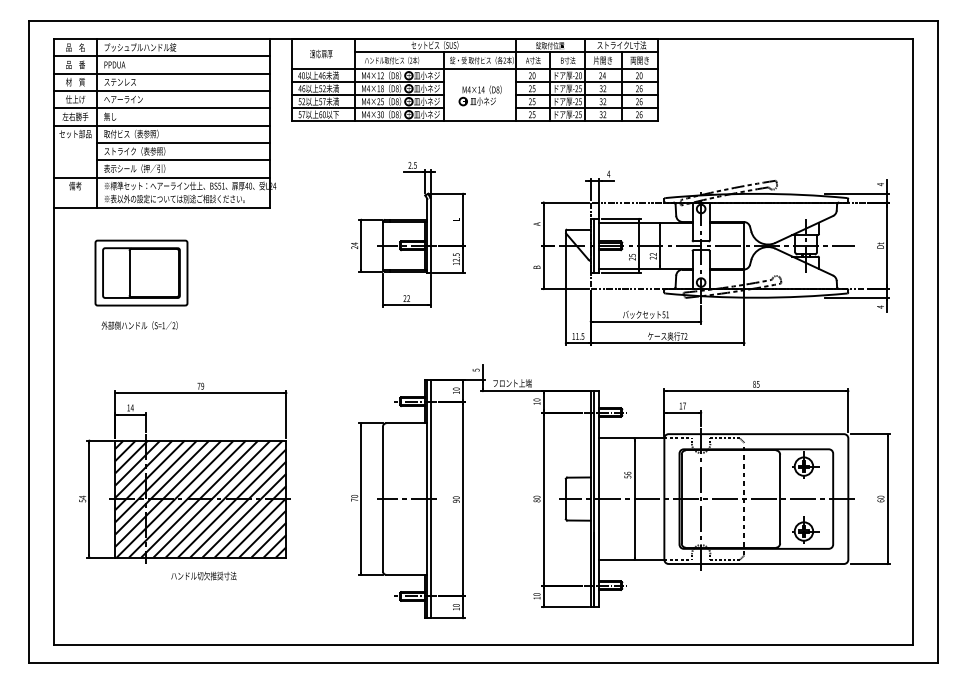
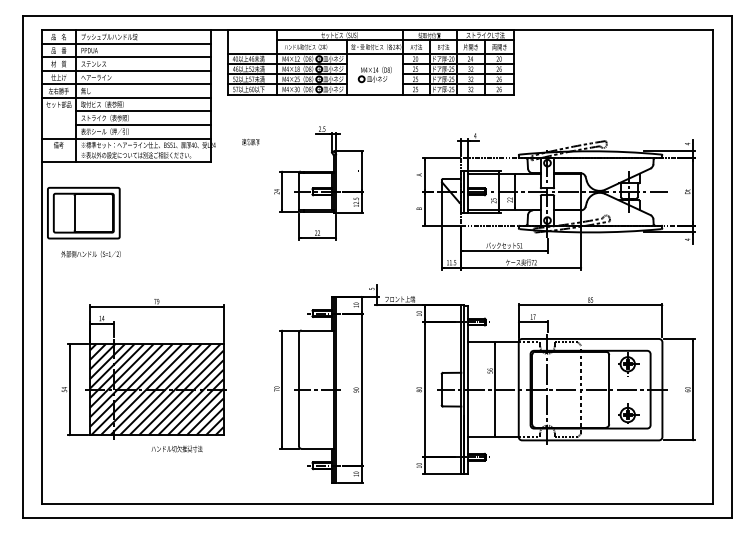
text: (321, 53) -> (250, 141), moved
part: (141, 272) -> (83, 212), moved
text: (139, 325) -> (90, 254), moved
text: (203, 575) -> (176, 448), moved

